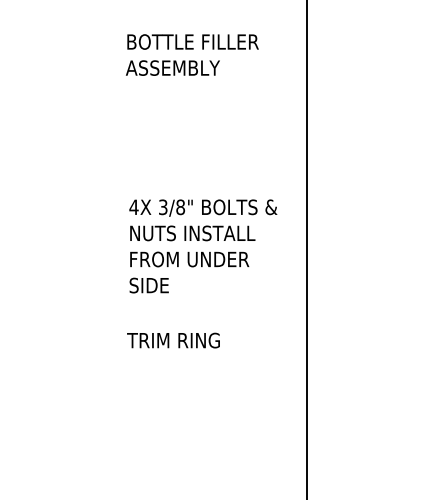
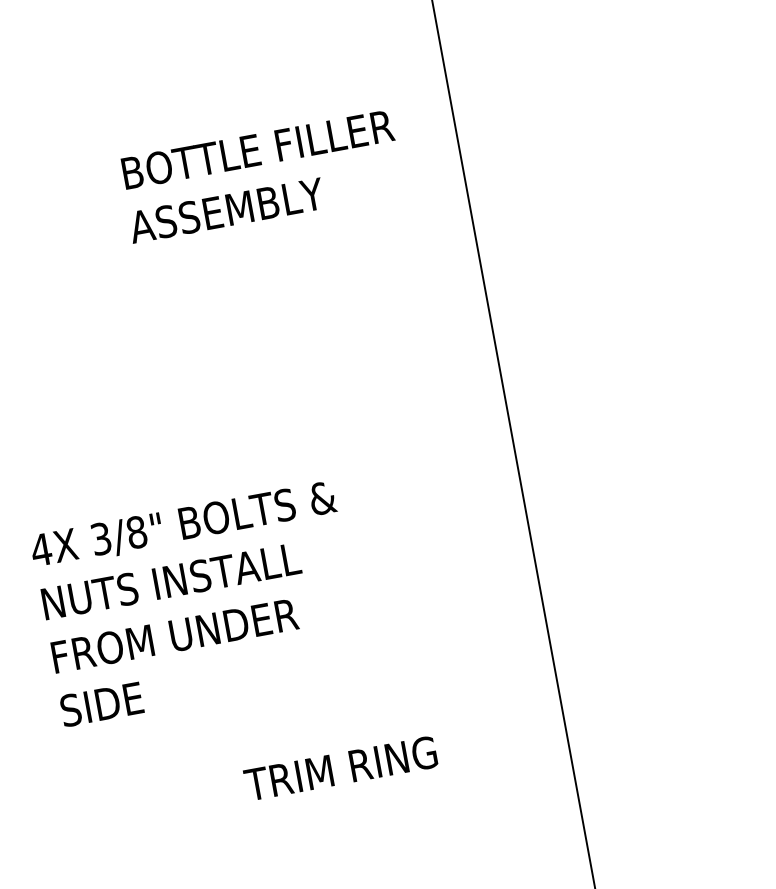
text: (192, 54) -> (261, 175), moved
text: (203, 246) -> (198, 604), moved
text: (173, 340) -> (340, 768), moved

